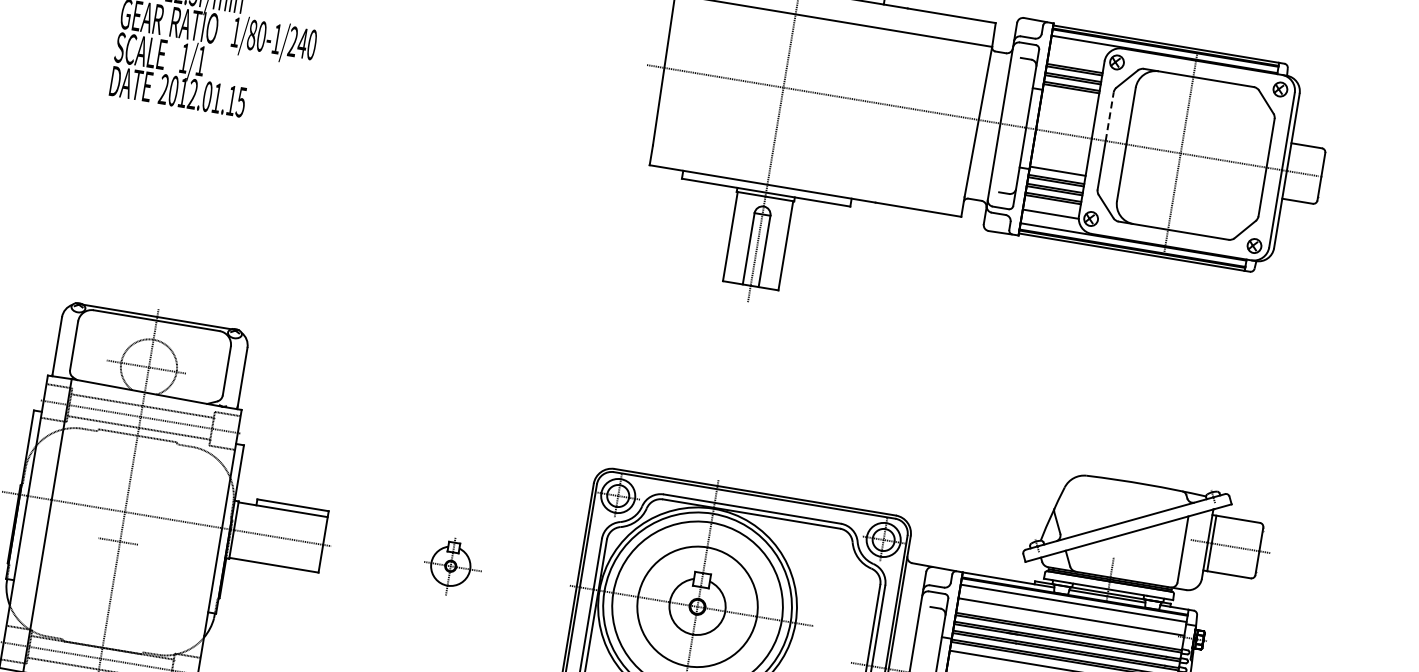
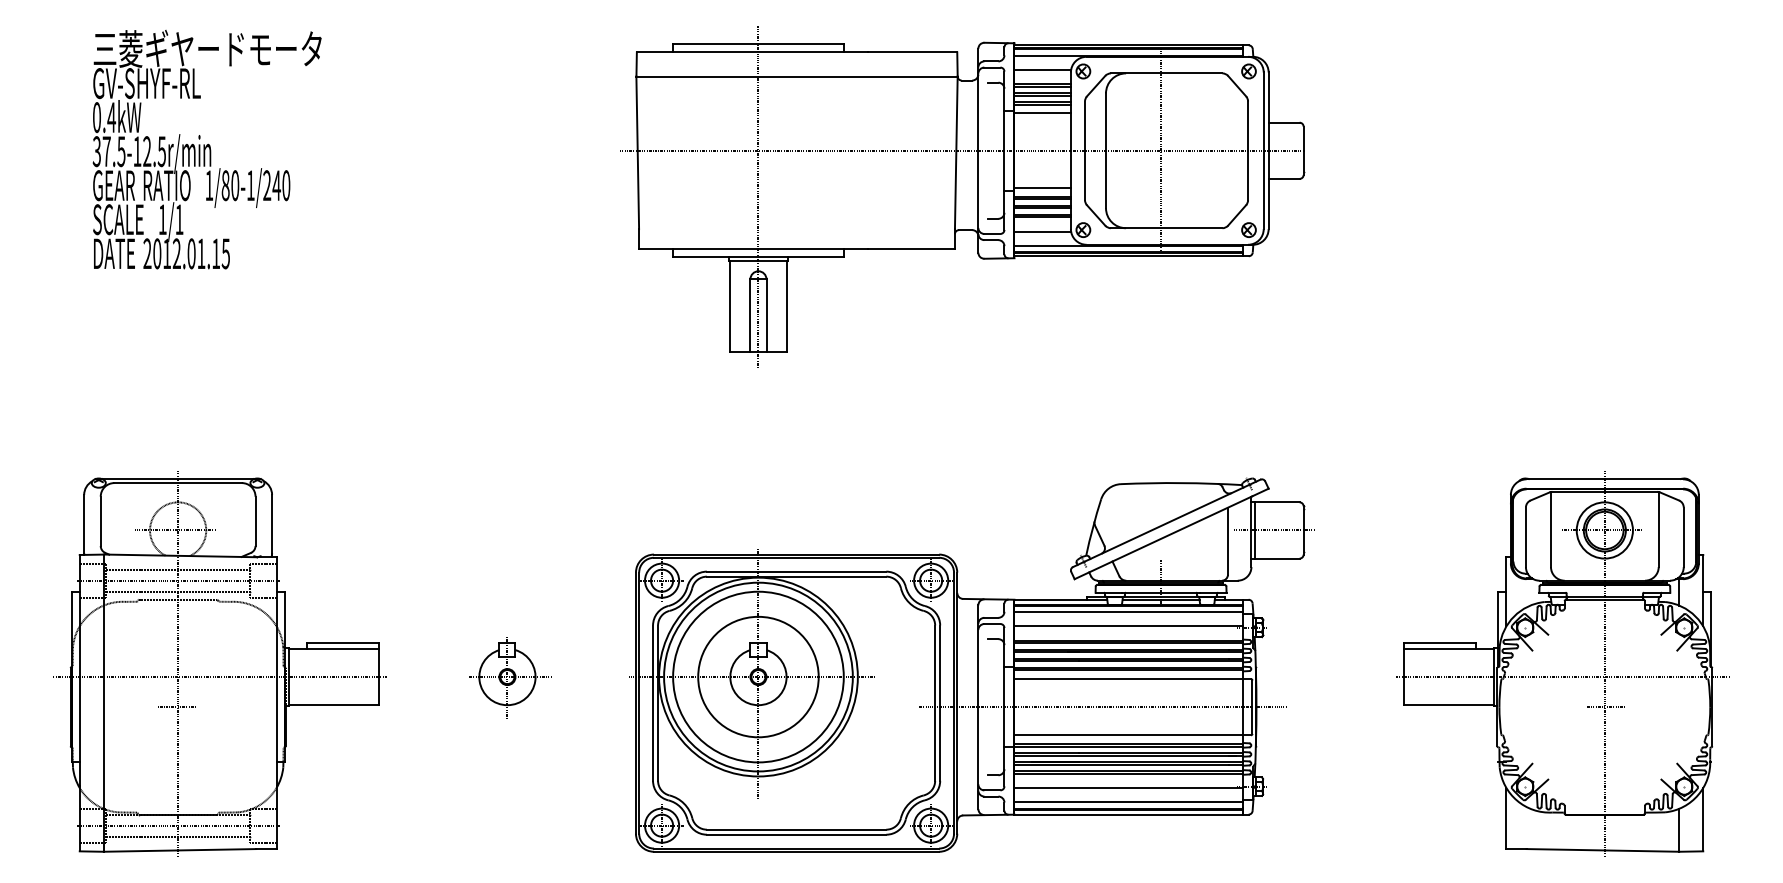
line: (1077, 53) -> (1042, 69), added
line: (1069, 97) -> (1042, 113), added
line: (1110, 117) -> (1085, 126), dashed -> solid
part: (452, 566) -> (510, 677), size x1.43

